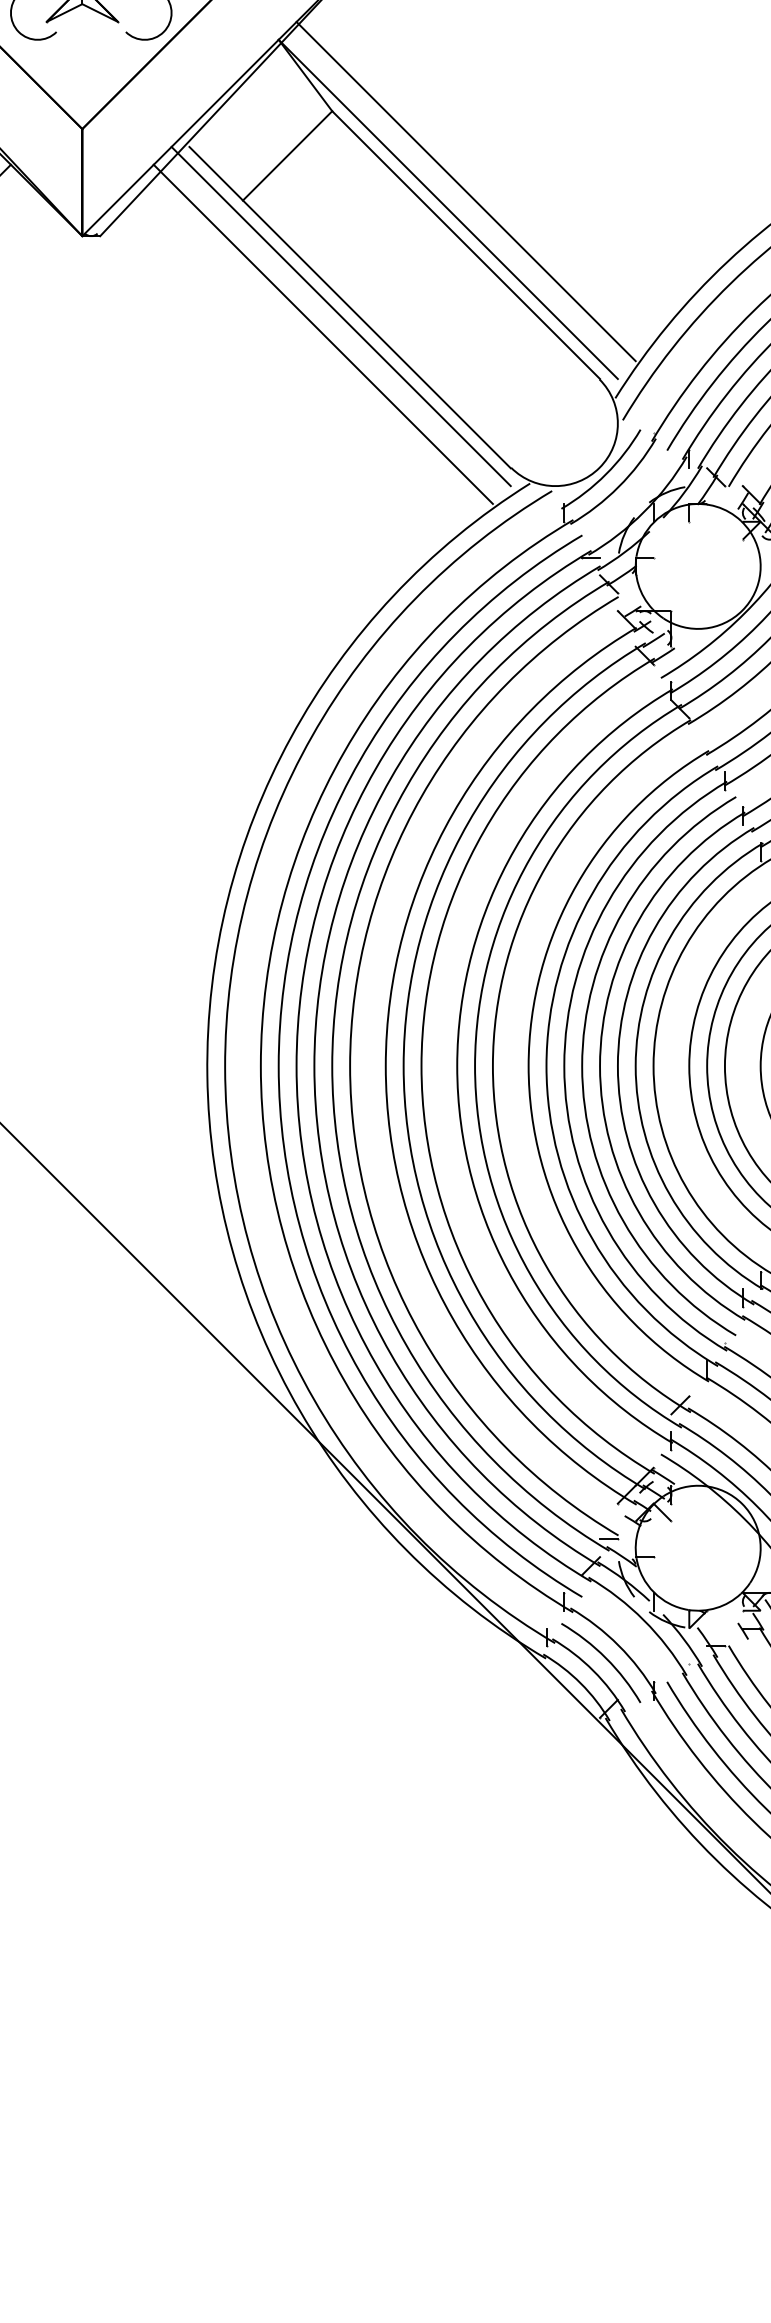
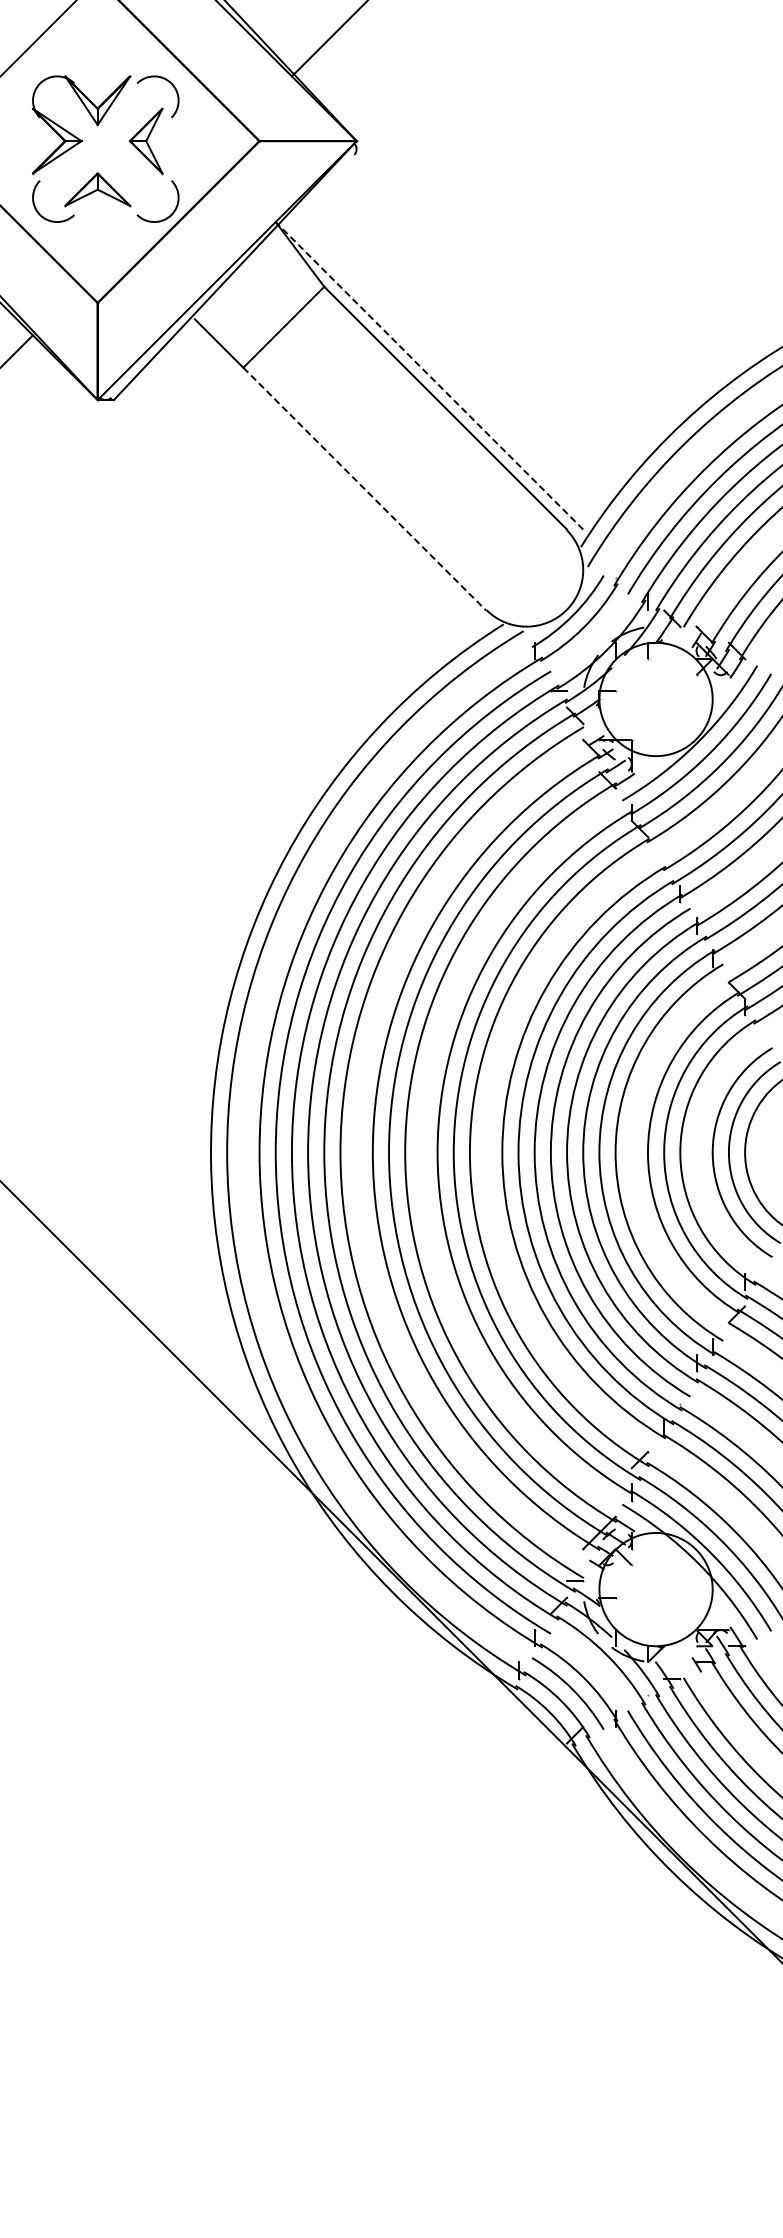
line: (465, 191) -> (445, 359), removed
line: (448, 209) -> (429, 375), solid -> dashed
line: (341, 316) -> (332, 472), removed
line: (322, 333) -> (315, 488), removed
line: (376, 334) -> (364, 489), solid -> dashed

